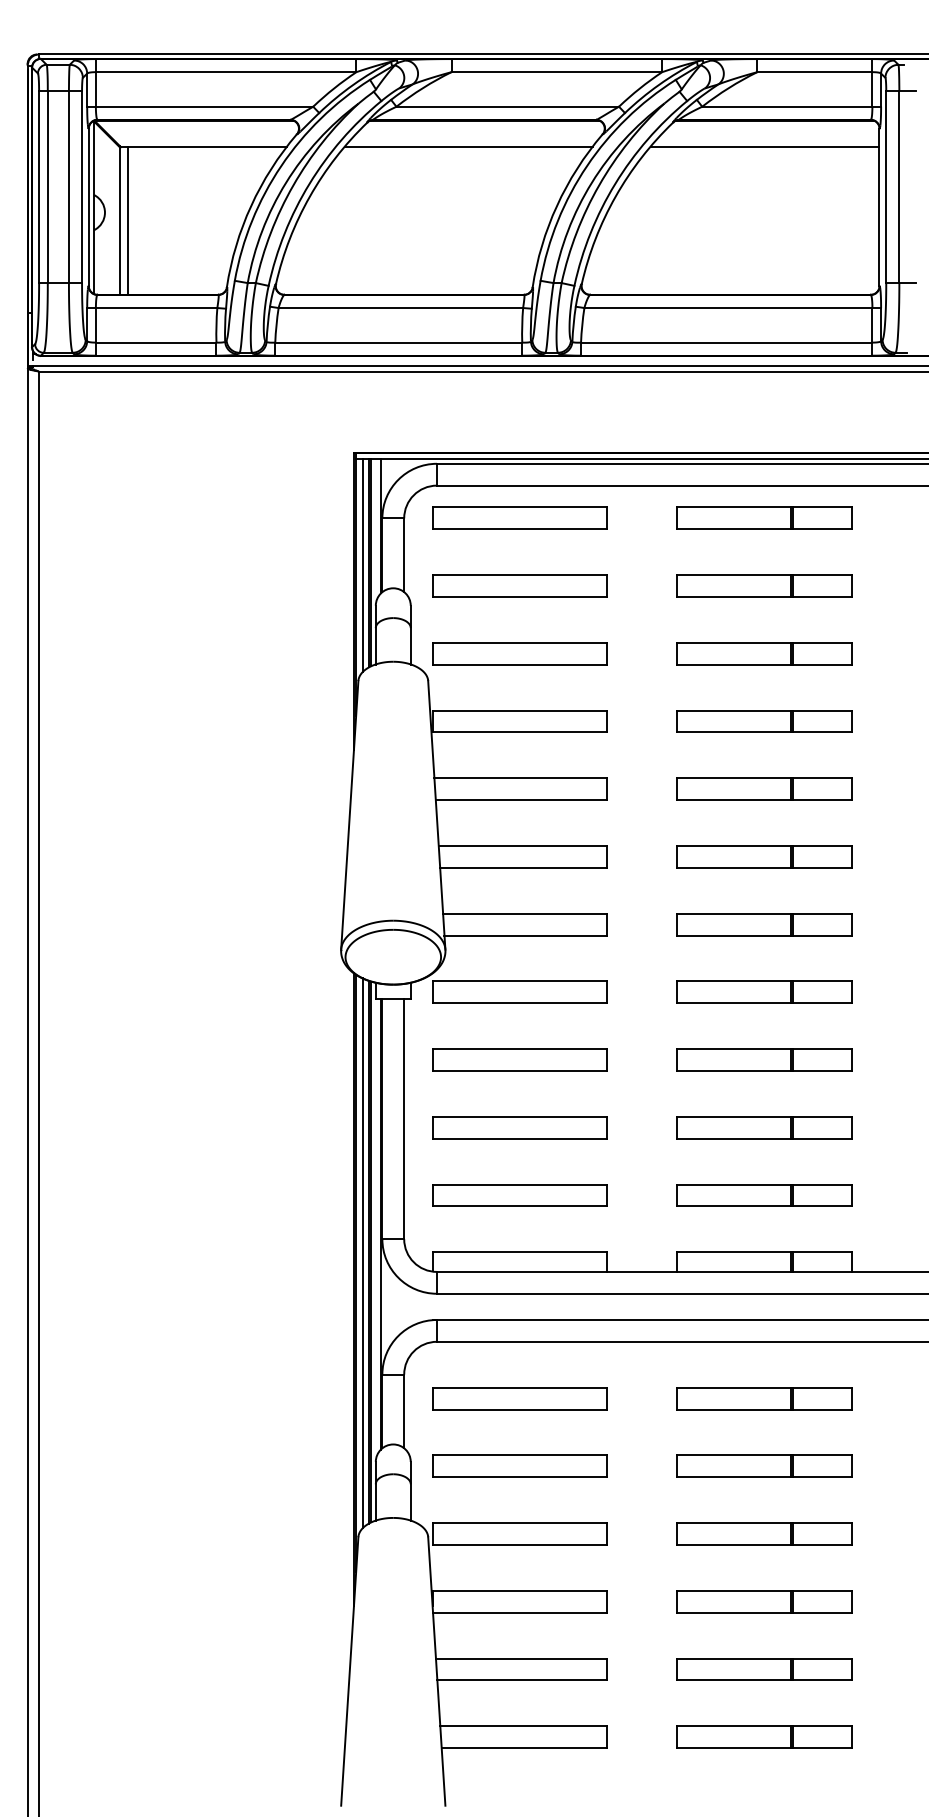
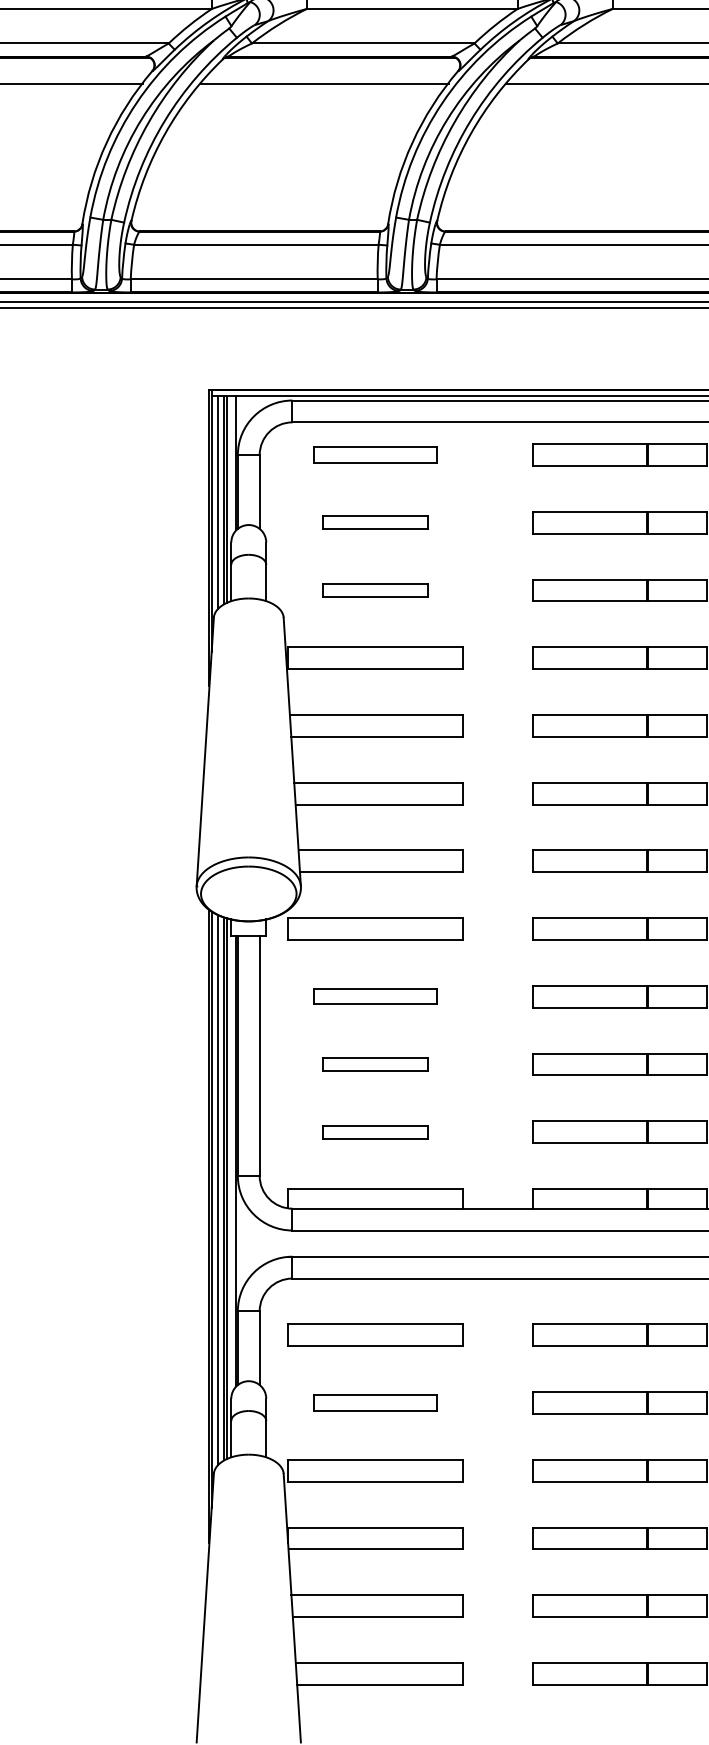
part: (519, 517) -> (374, 454), size x0.7
part: (519, 585) -> (374, 522), size x0.6
part: (519, 653) -> (374, 590), size x0.6
part: (519, 1059) -> (374, 996), size x0.7
part: (519, 1127) -> (374, 1064), size x0.6
part: (519, 1195) -> (374, 1132), size x0.6
part: (519, 1465) -> (374, 1402), size x0.7

